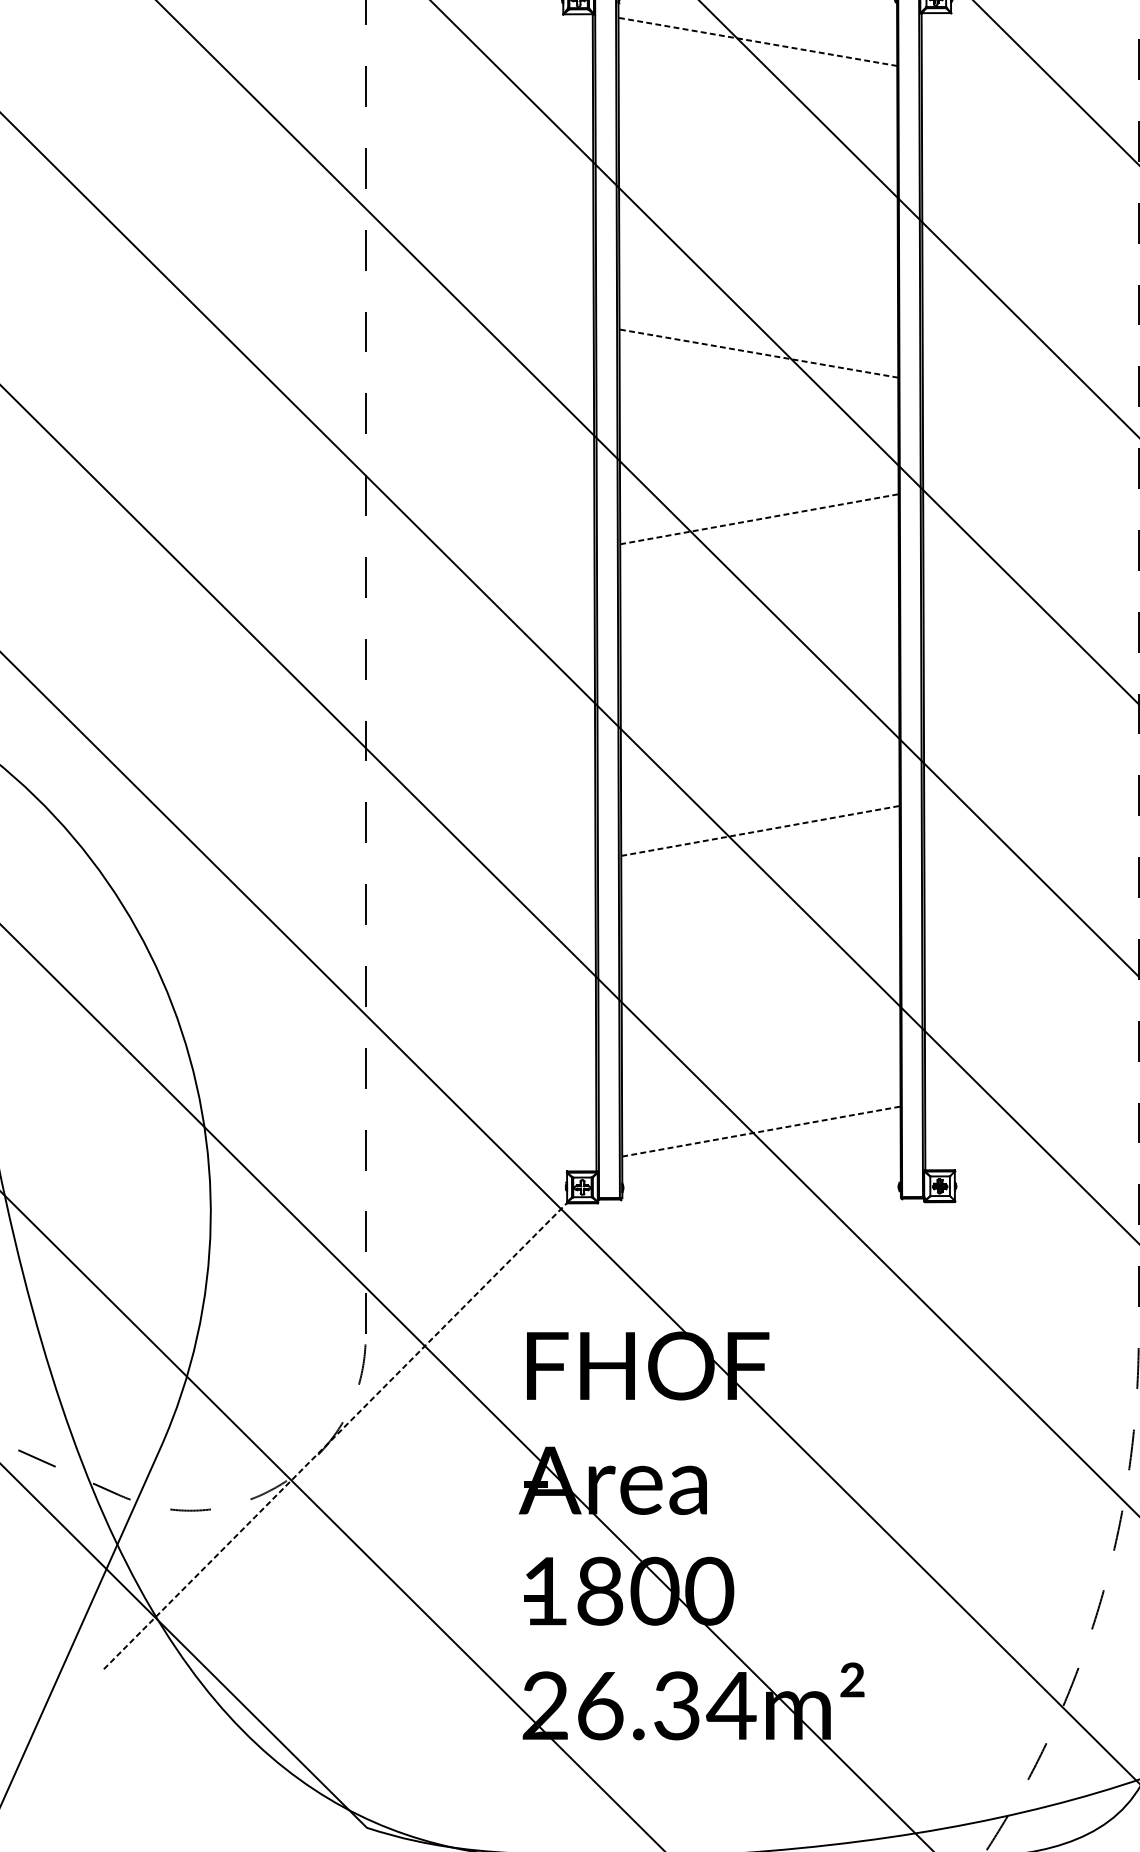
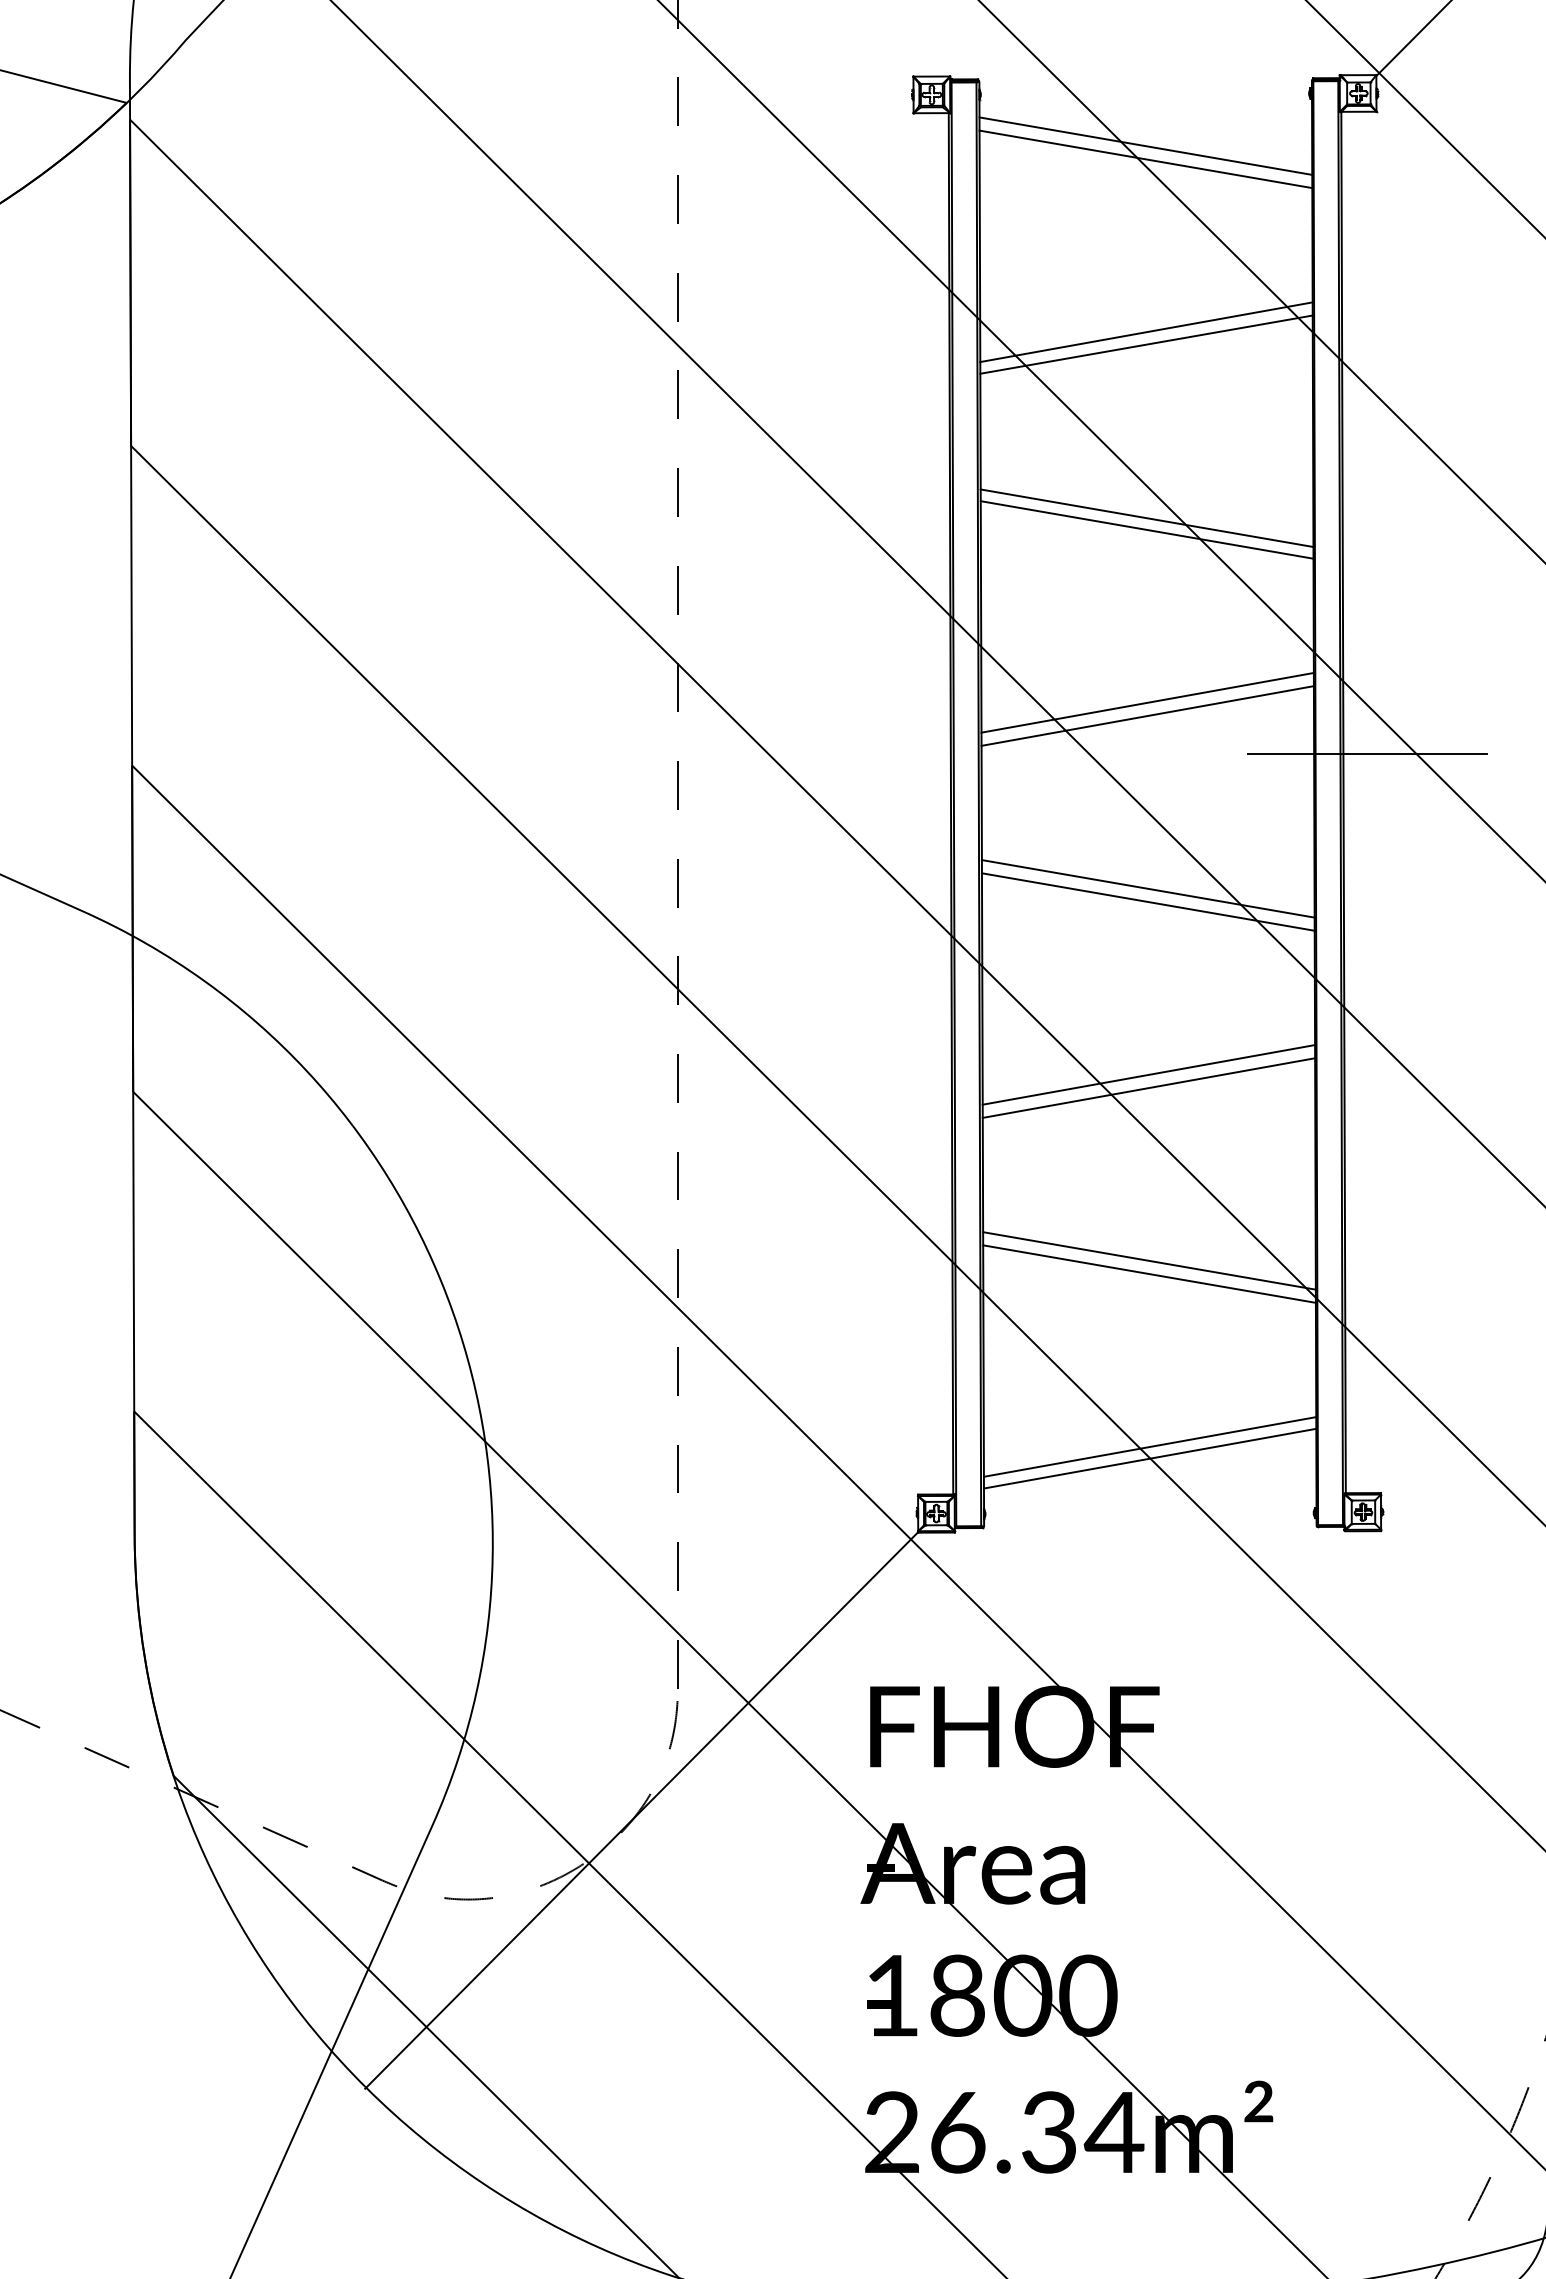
line: (757, 42) -> (1145, 146), dashed -> solid
line: (757, 53) -> (1145, 159), added
line: (758, 198) -> (1146, 332), added
line: (758, 208) -> (1146, 344), added
line: (759, 353) -> (1147, 518), dashed -> solid
line: (758, 363) -> (1146, 529), added
line: (759, 507) -> (1147, 702), added
line: (759, 519) -> (1147, 716), dashed -> solid
line: (942, 551) -> (1366, 754), added
line: (759, 663) -> (1147, 888), added
line: (759, 674) -> (1147, 901), added
line: (760, 819) -> (1148, 1074), added
line: (760, 831) -> (1148, 1088), dashed -> solid
line: (760, 975) -> (1149, 1260), added
line: (760, 986) -> (1149, 1273), added
line: (761, 1131) -> (1150, 1446), dashed -> solid
line: (760, 1141) -> (1149, 1458), added
line: (335, 1436) -> (641, 1810), dashed -> solid

